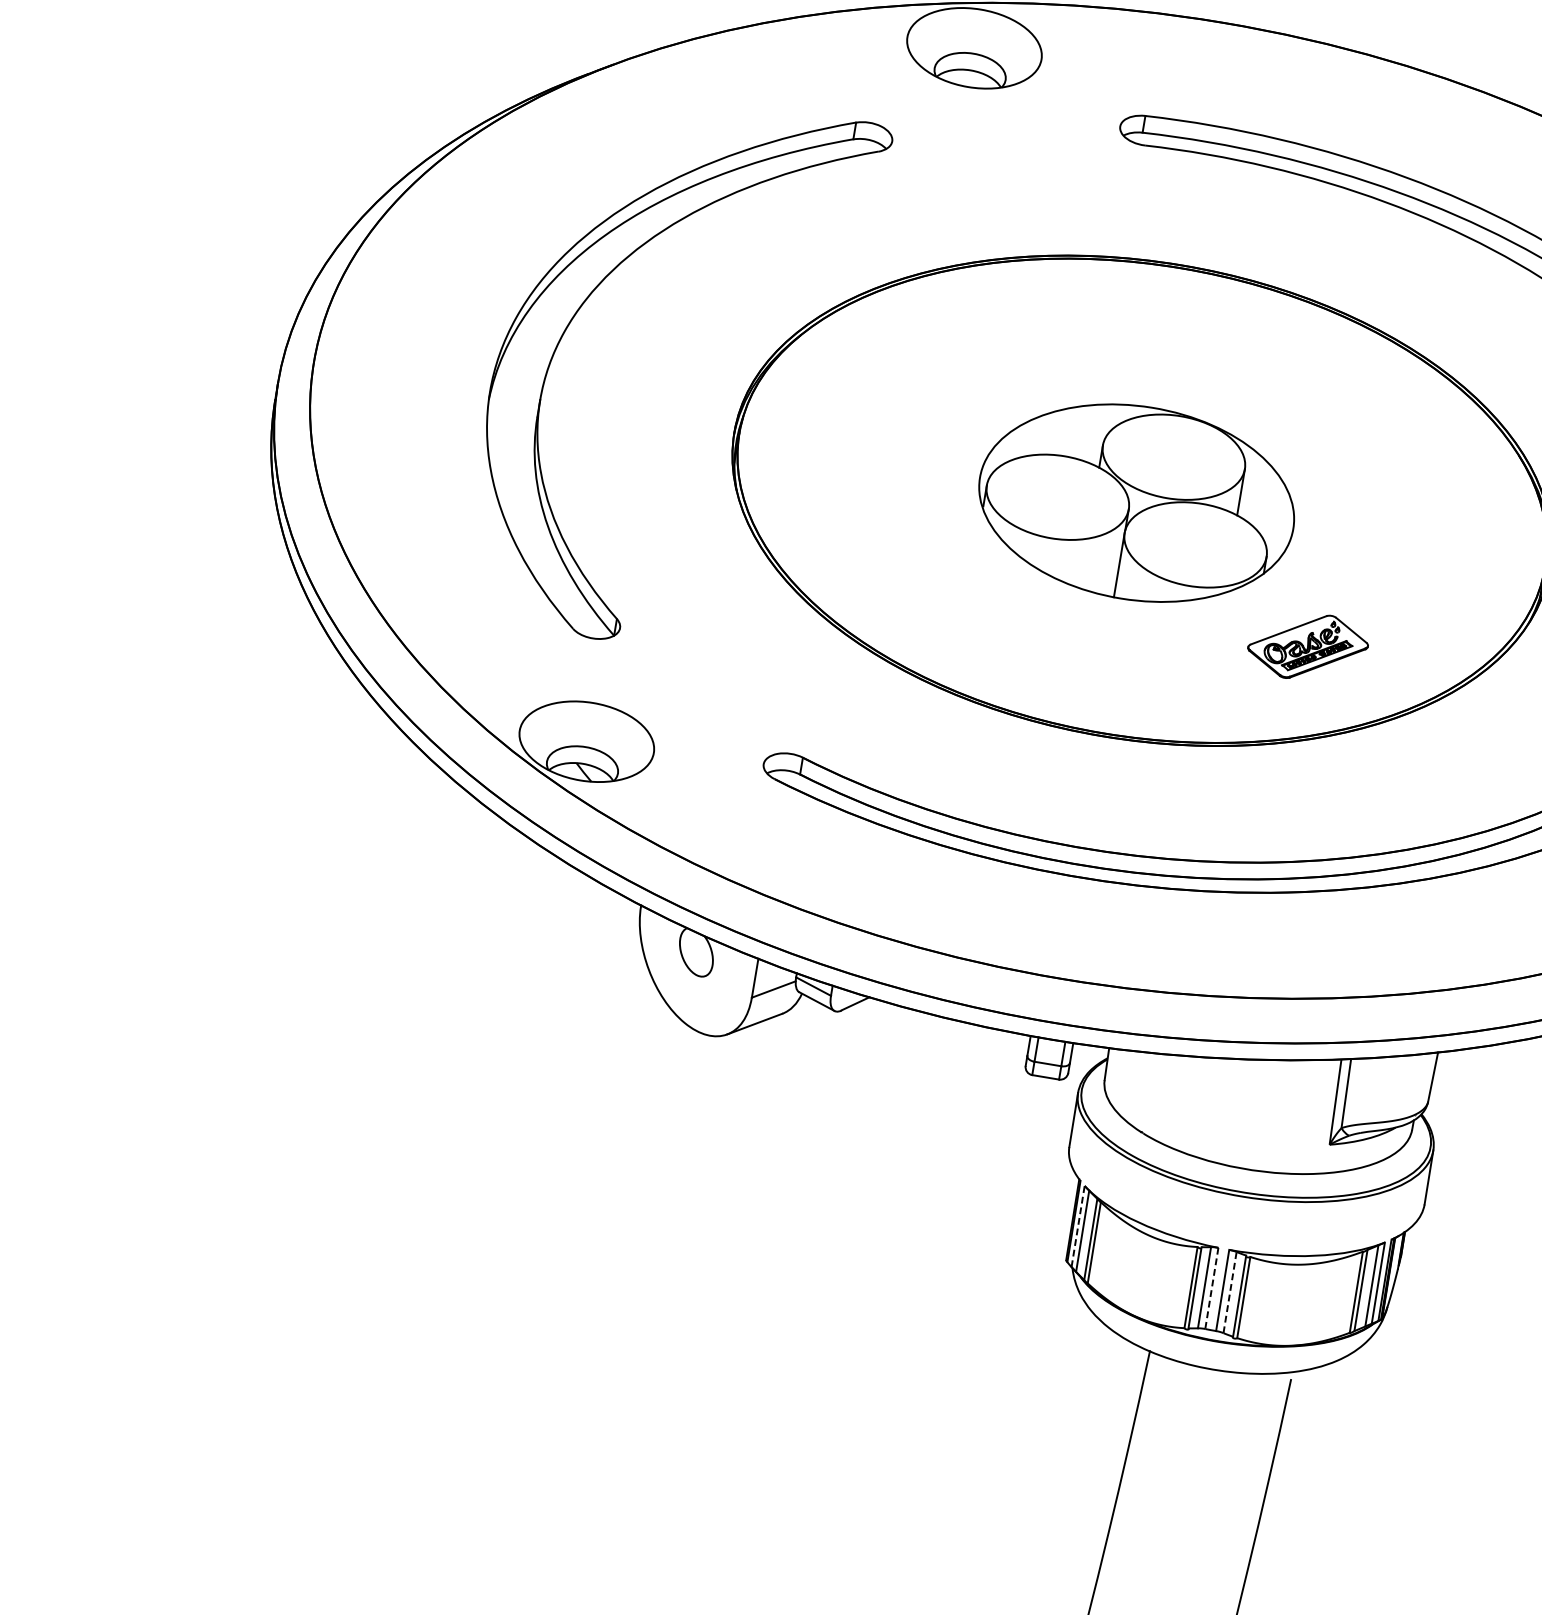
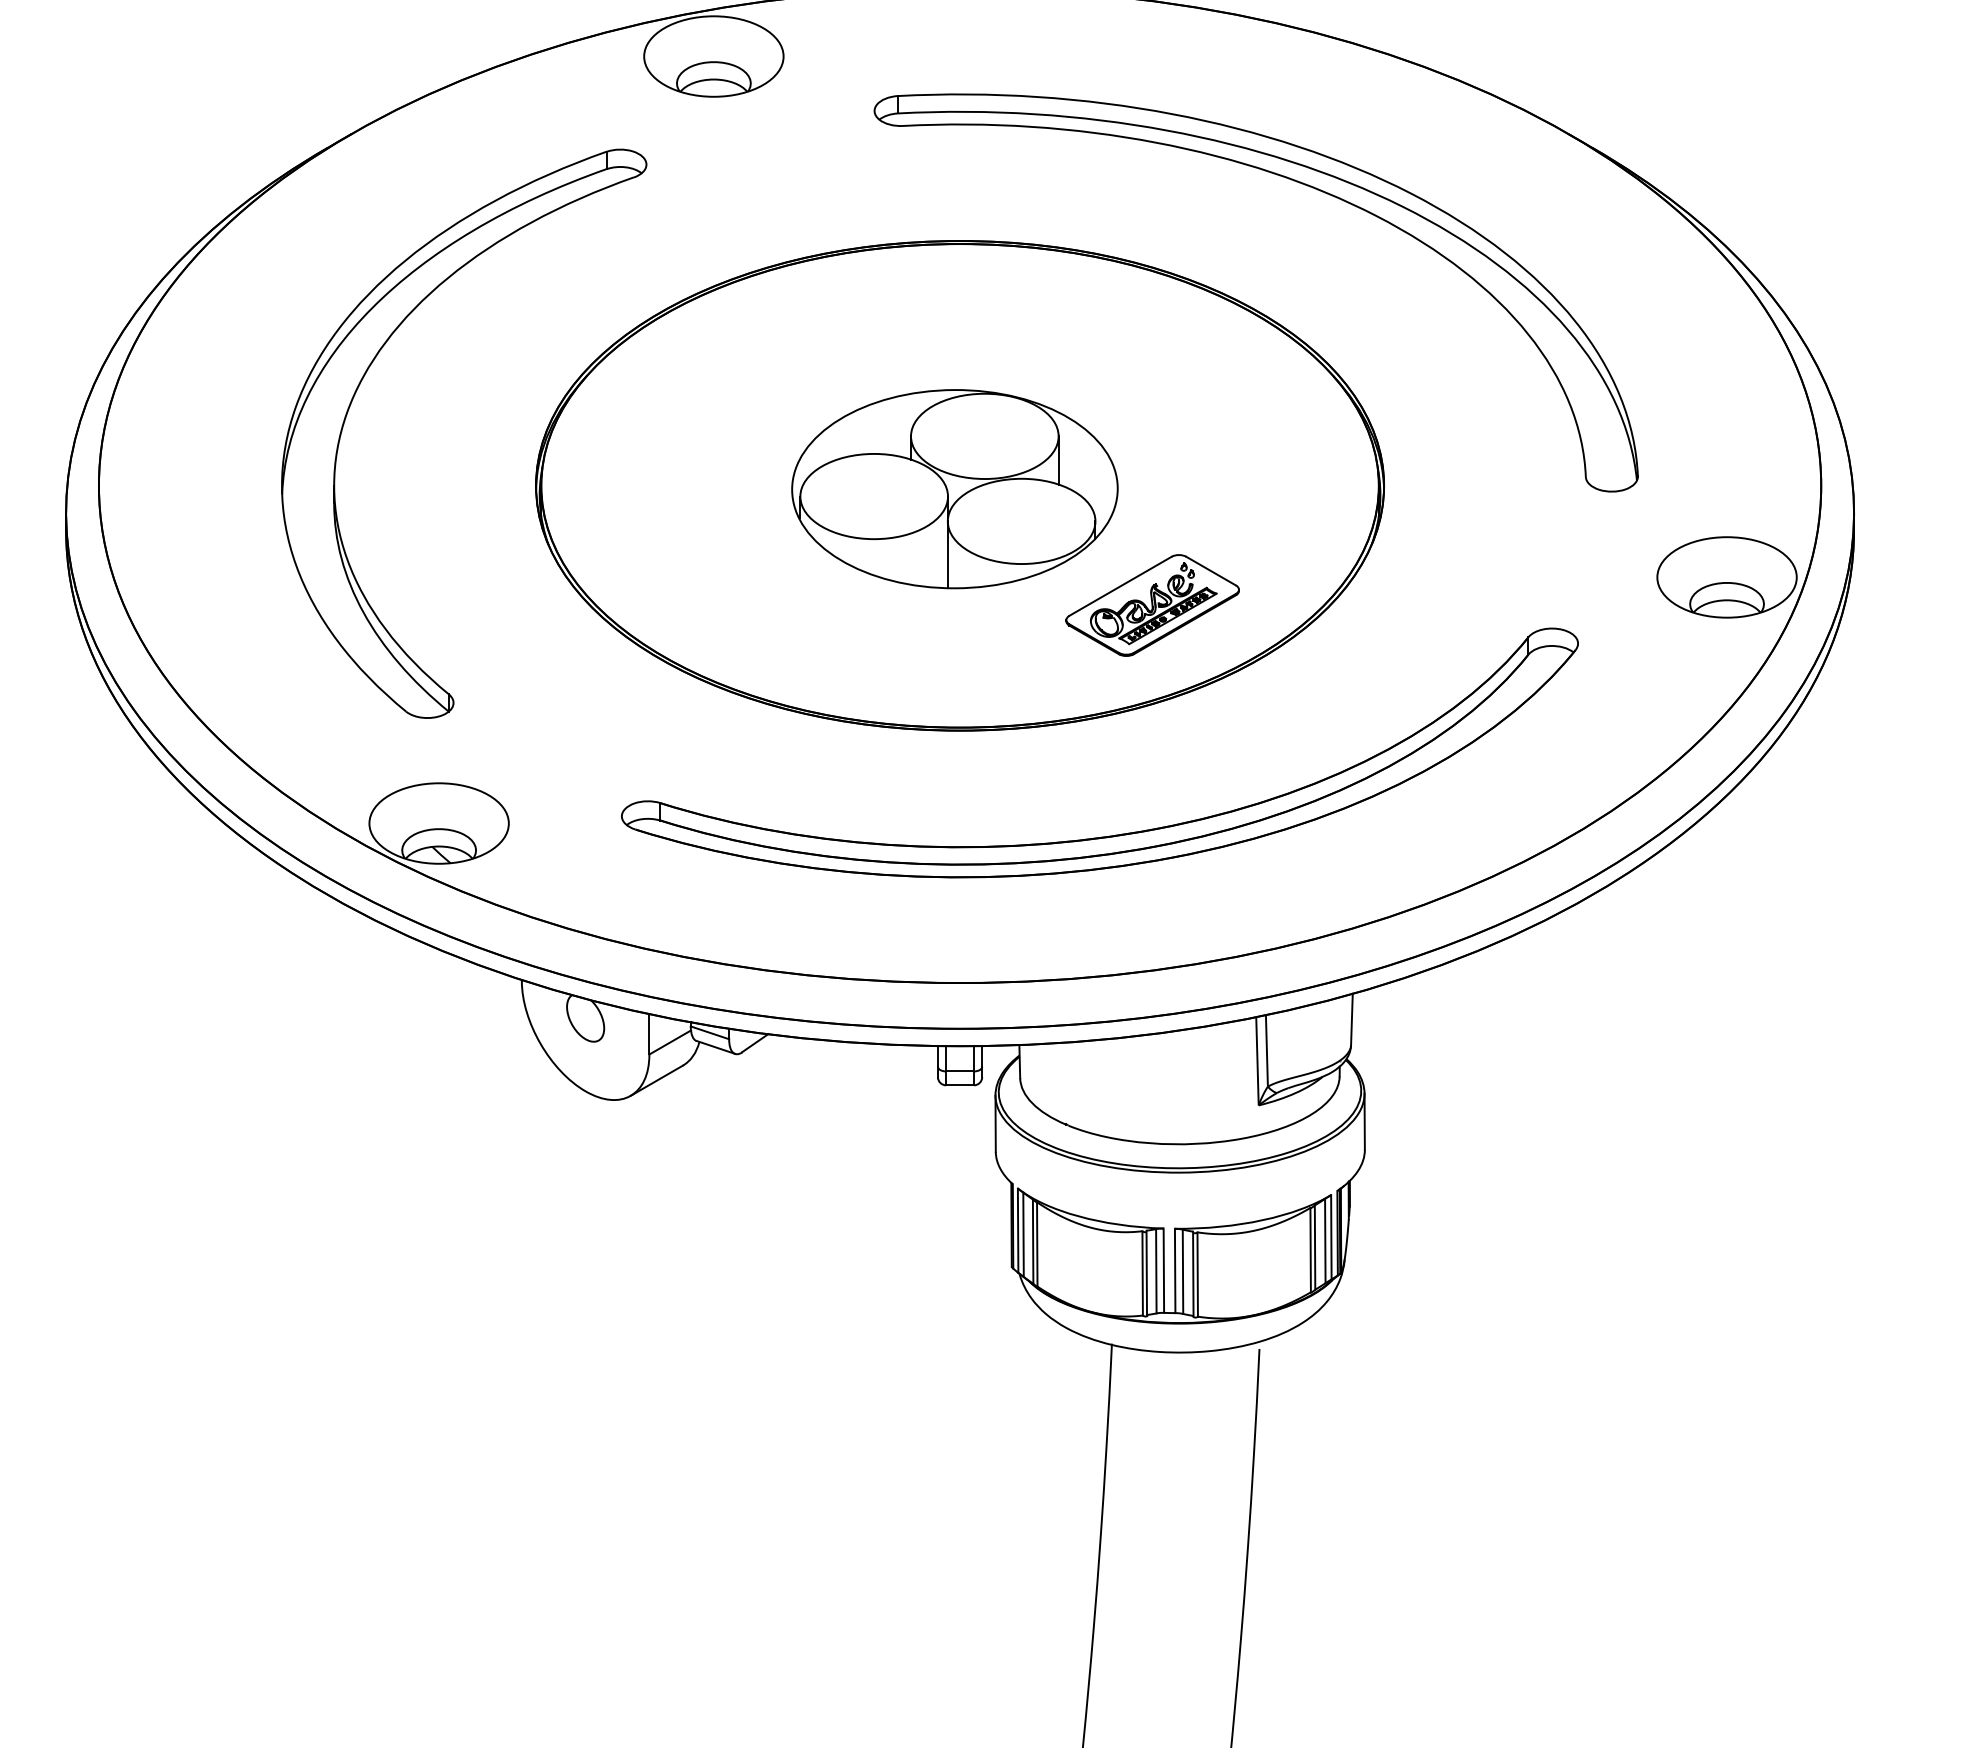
part: (1307, 646) -> (1152, 605), size x1.43
line: (1078, 1226) -> (1018, 1230), dashed -> solid
line: (1211, 1289) -> (1163, 1271), dashed -> solid
line: (1230, 1292) -> (1183, 1271), dashed -> solid

